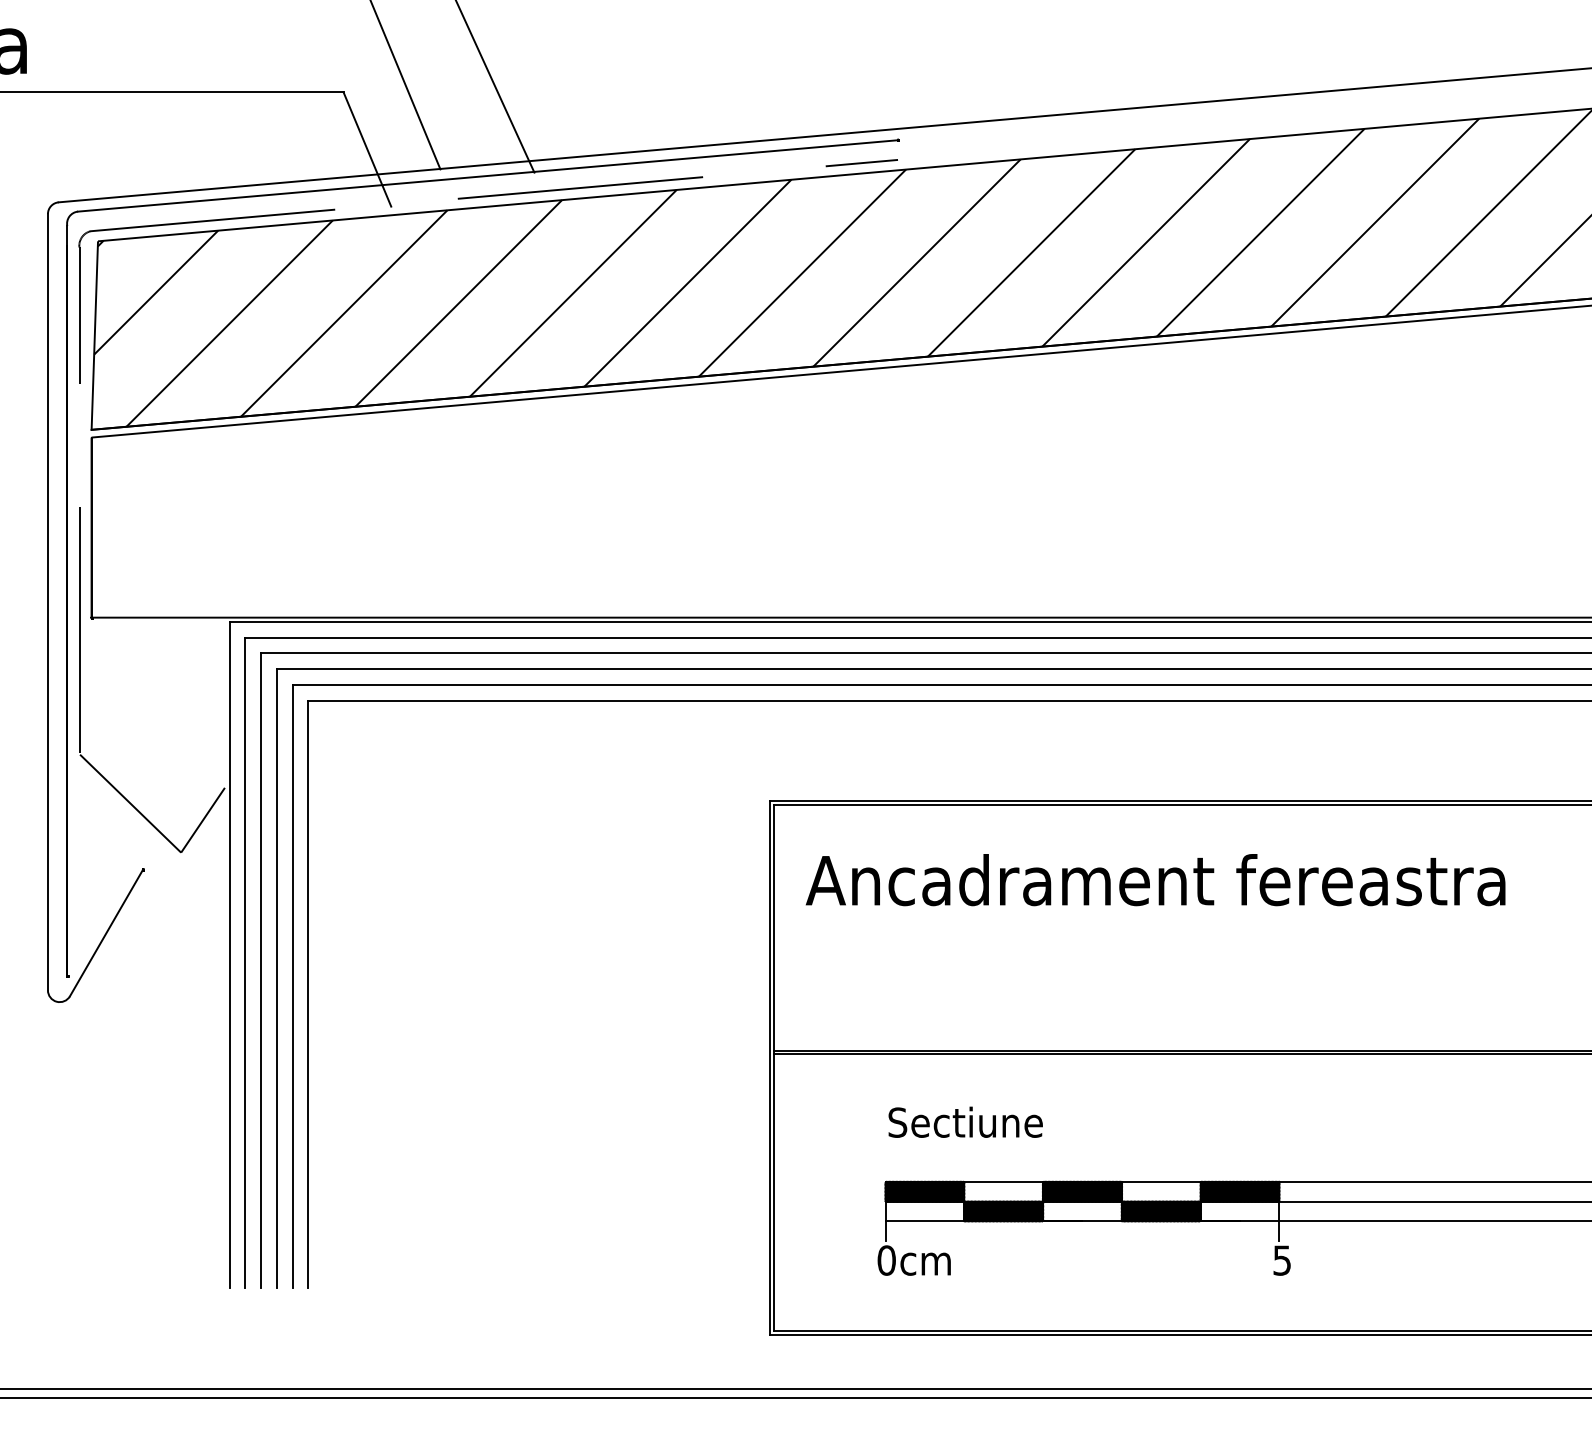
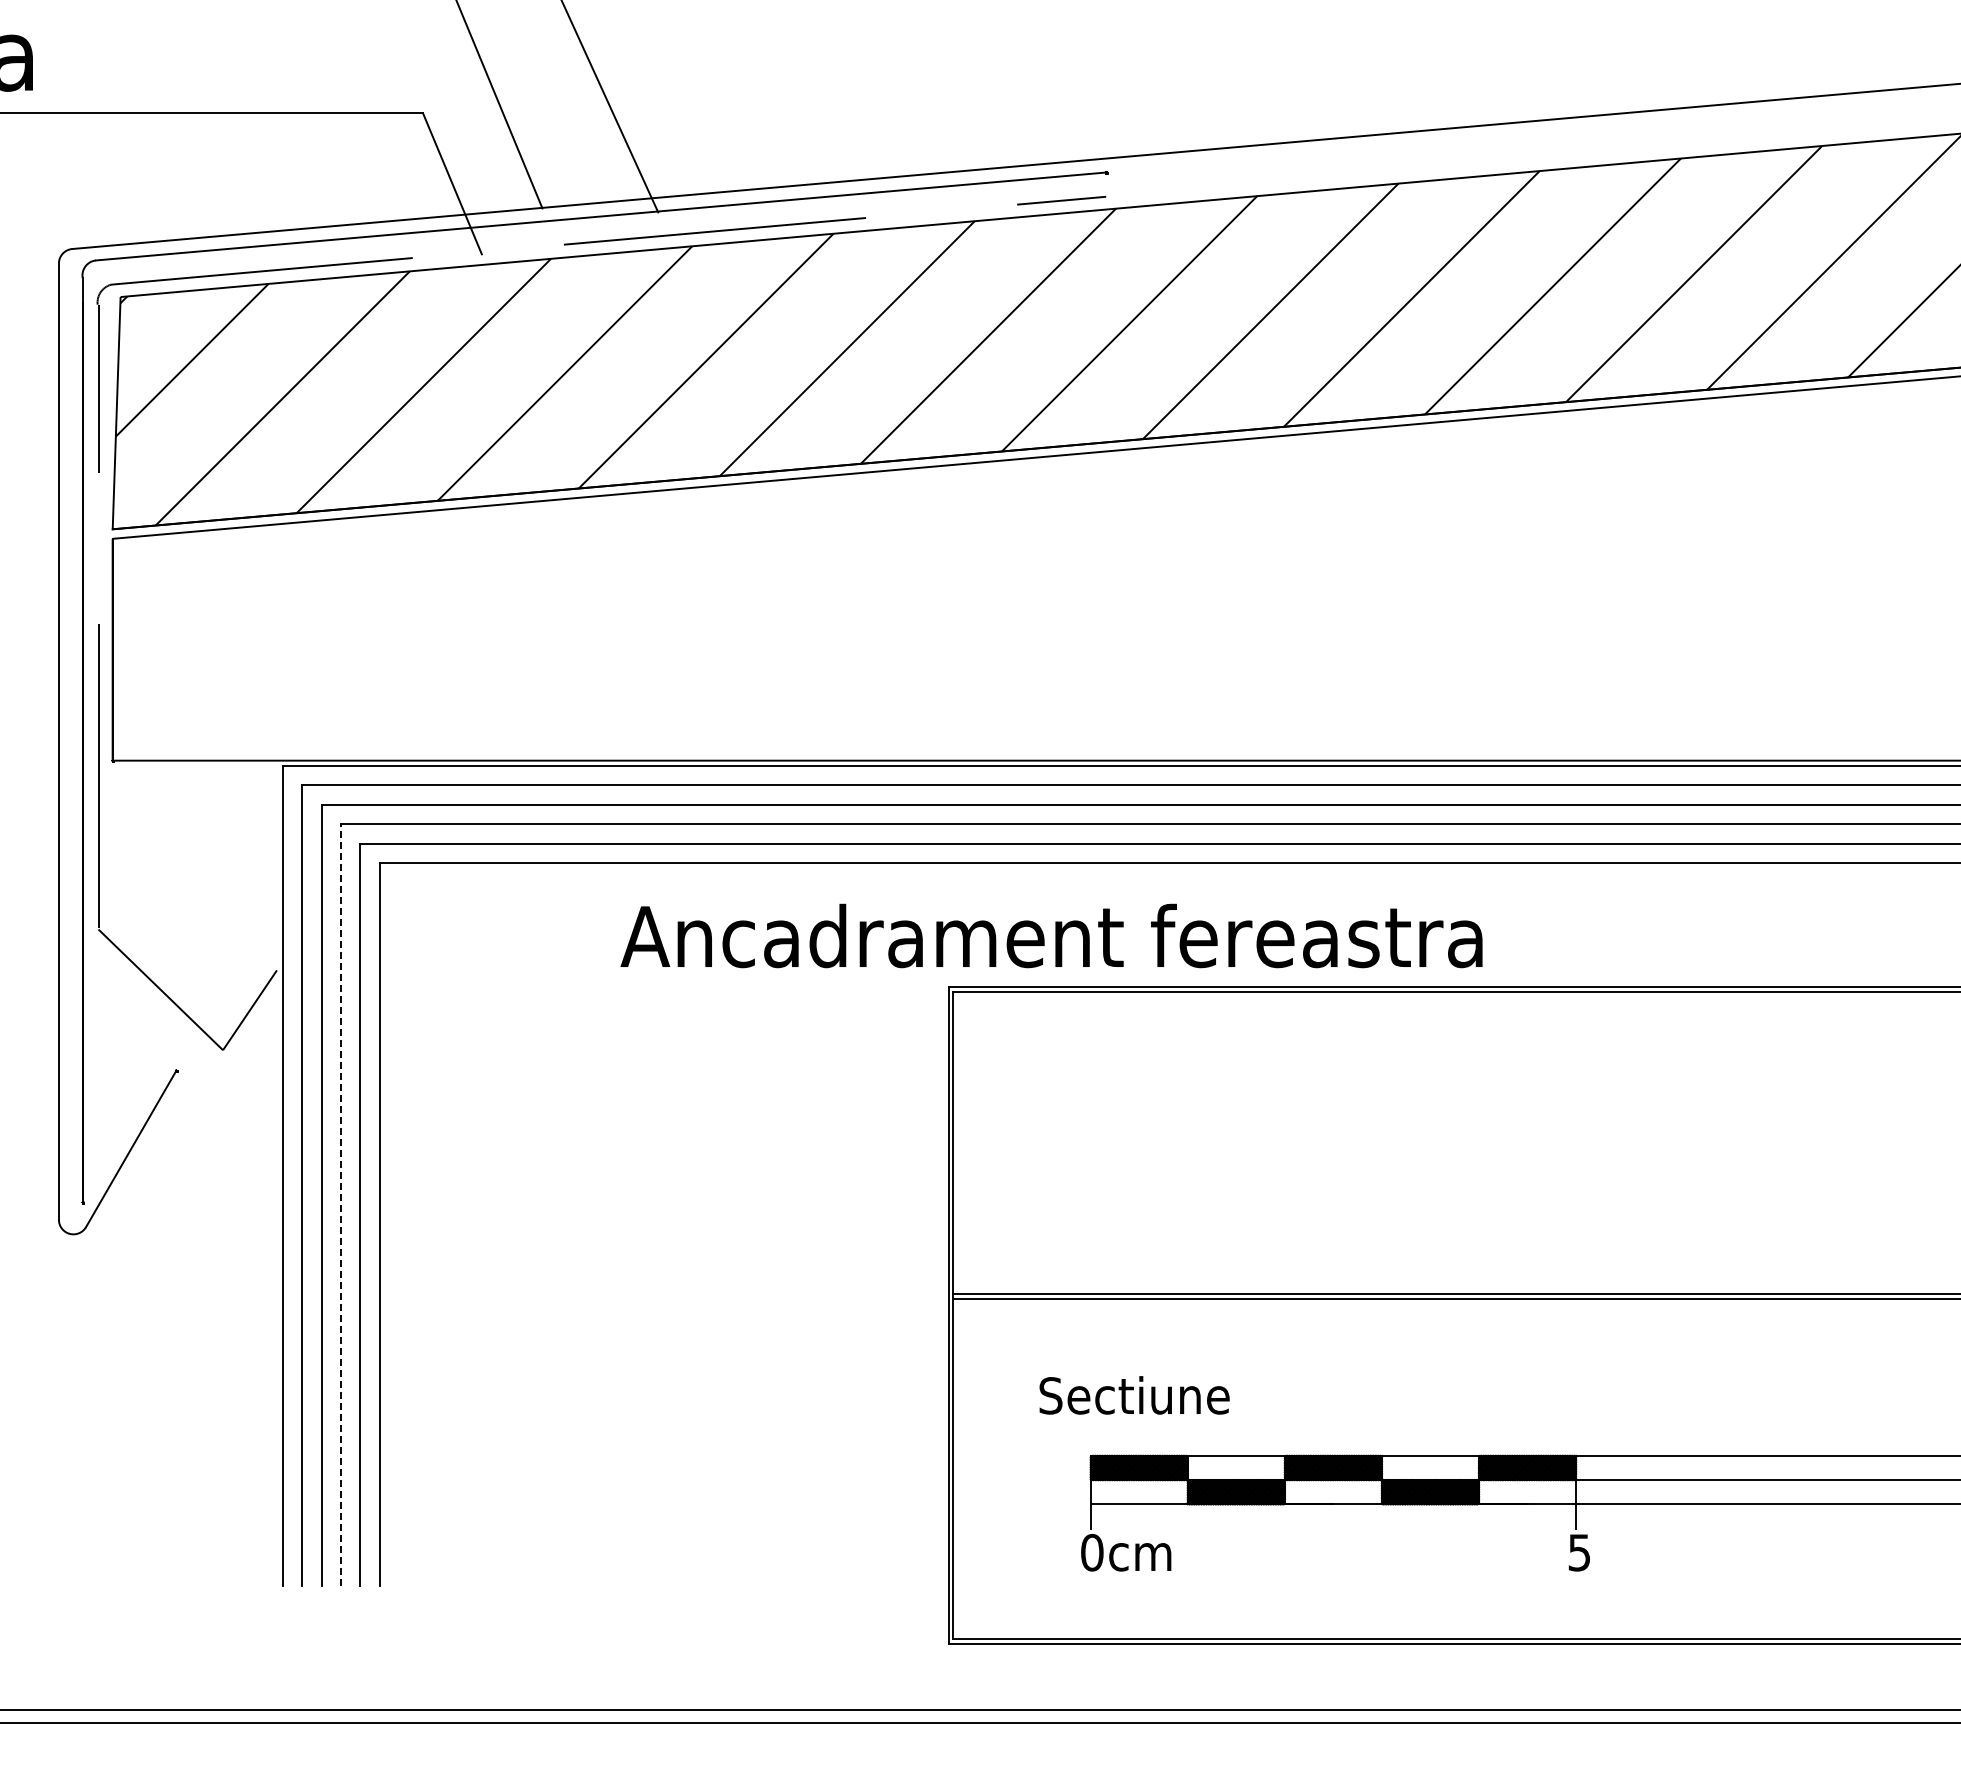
text: (1155, 879) -> (1051, 935), moved
line: (277, 978) -> (341, 1205), solid -> dashed
text: (965, 1122) -> (1134, 1395), moved

